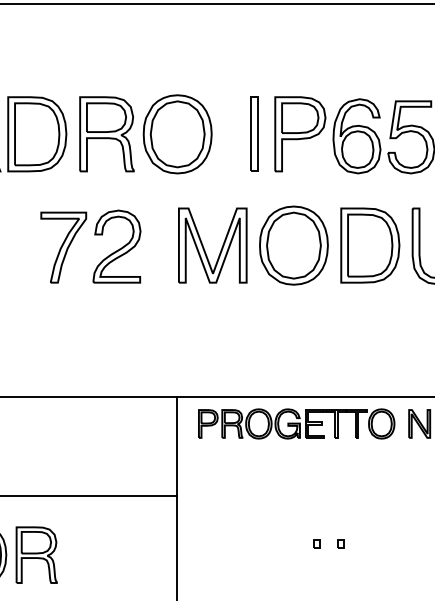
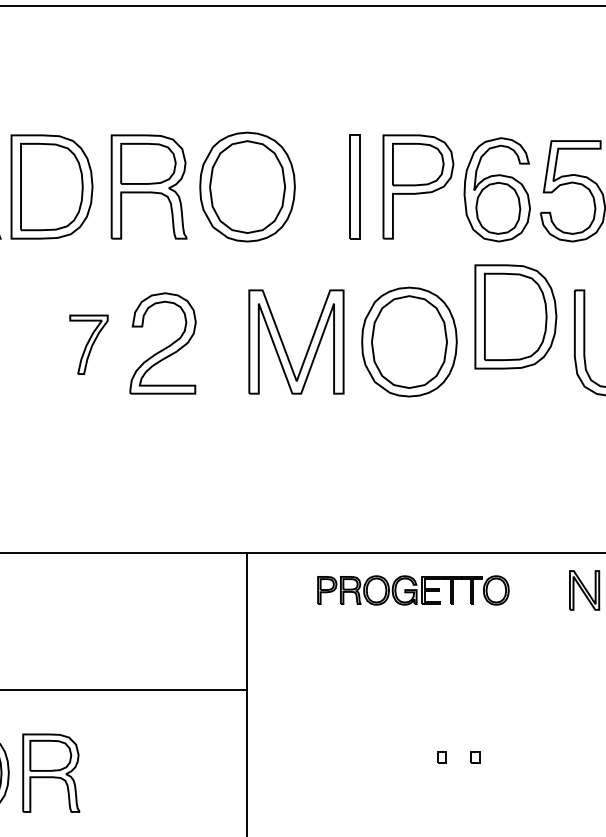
part: (370, 245) -> (516, 316), moved
part: (63, 247) -> (88, 344), size x0.6
part: (296, 423) -> (413, 589), size x0.7

